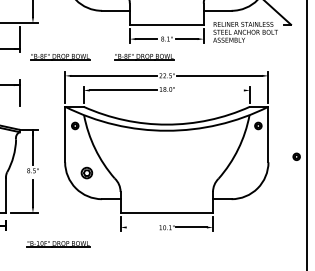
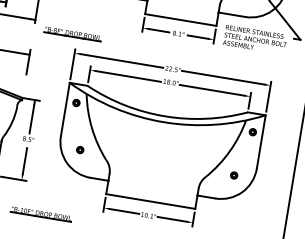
part: (144, 57) -> (154, 48), removed
line: (209, 90) -> (211, 90), added
part: (296, 156) -> (234, 175), moved
part: (86, 172) -> (79, 149), size x0.62
line: (141, 227) -> (124, 211), added

